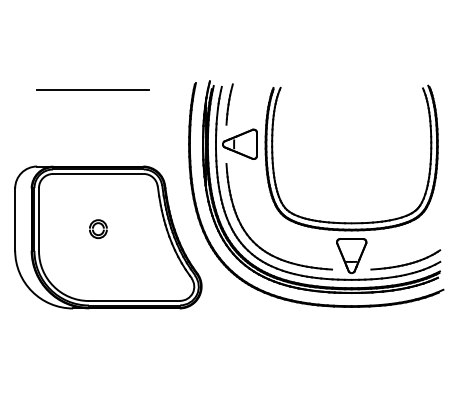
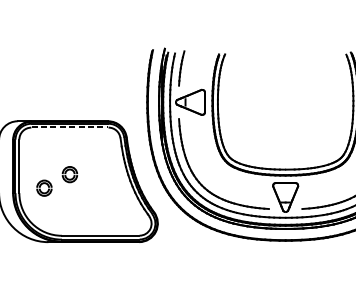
line: (93, 89) -> (65, 55), removed
line: (98, 173) -> (70, 127), solid -> dashed
part: (68, 245) -> (44, 188), added

